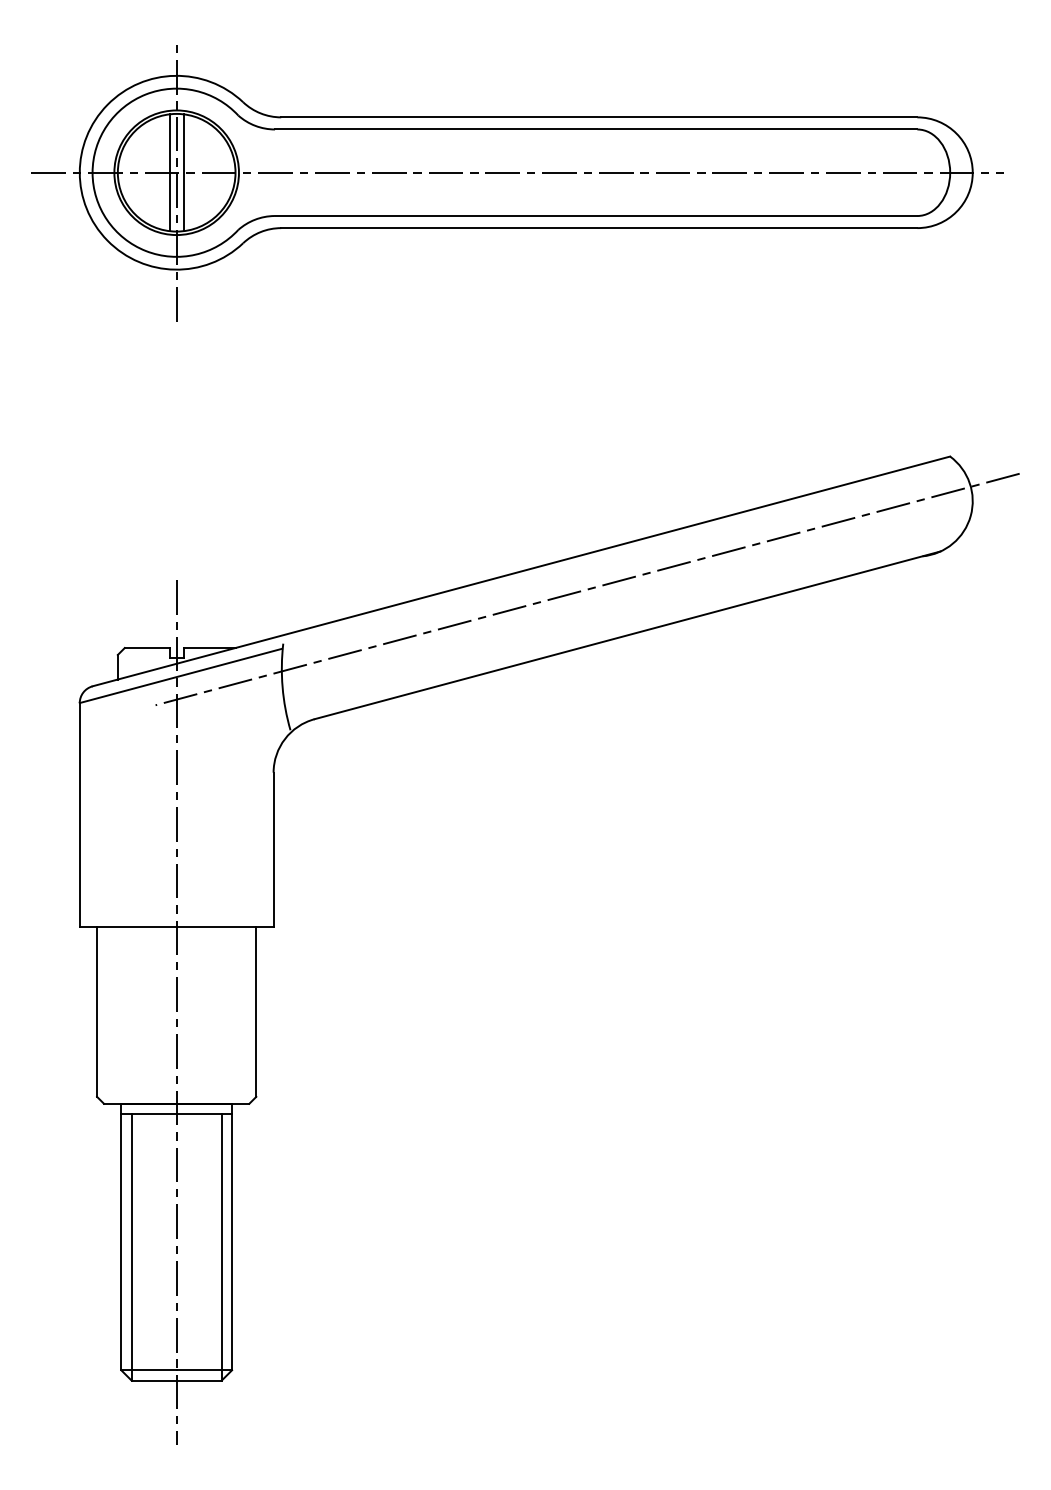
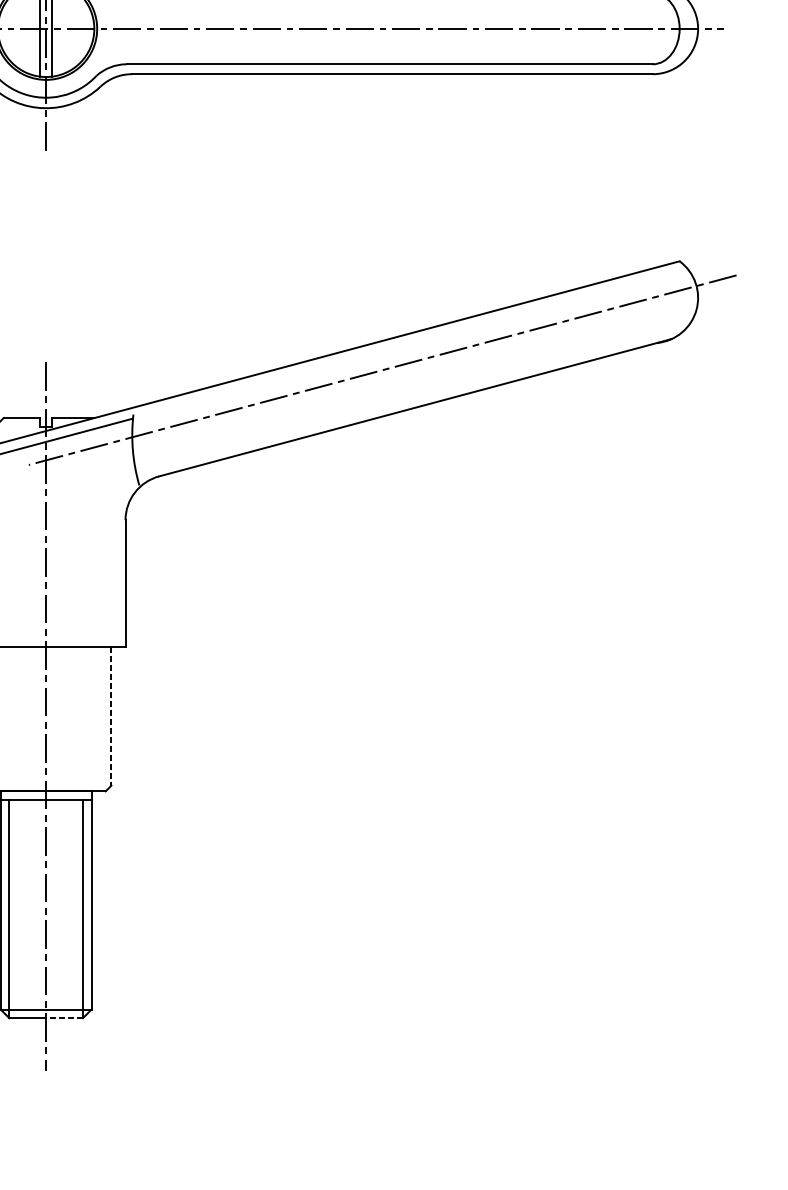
line: (256, 1012) -> (111, 716), solid -> dashed
line: (198, 1380) -> (64, 1018), solid -> dashed

